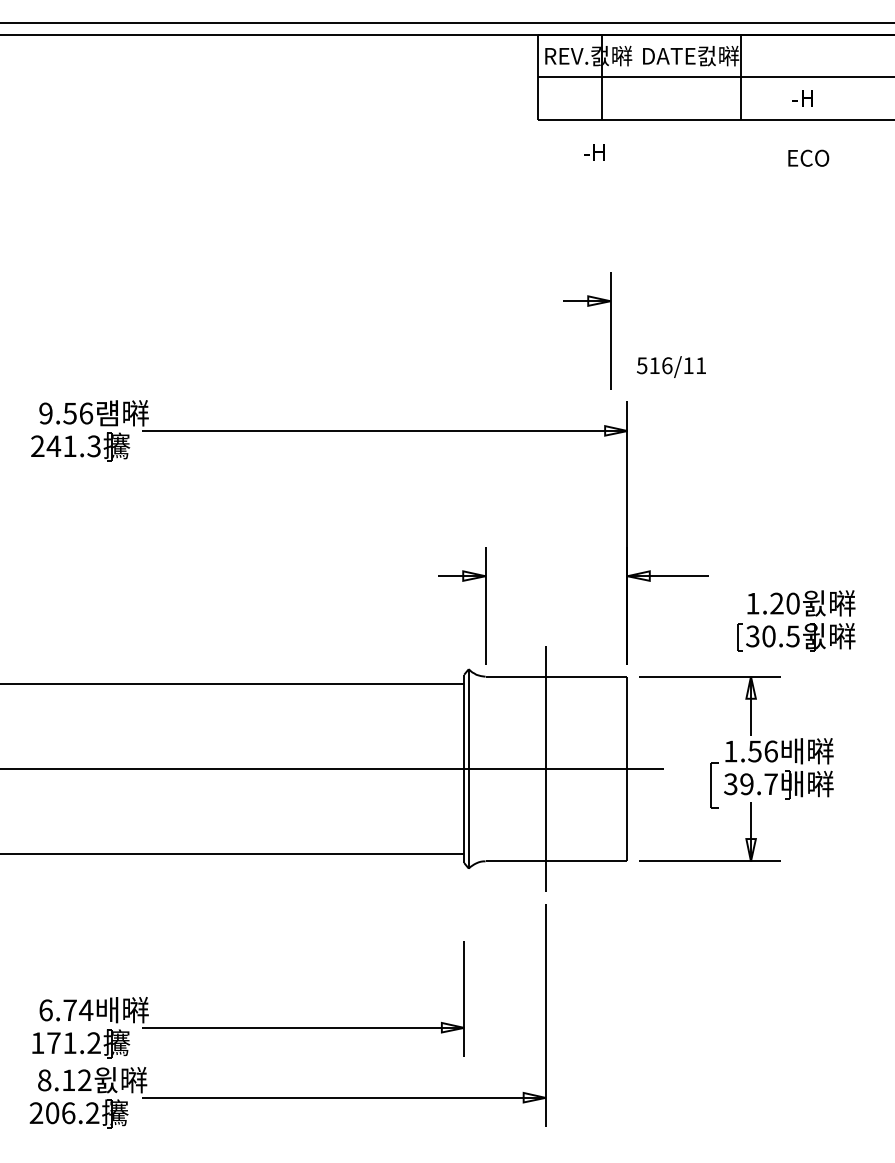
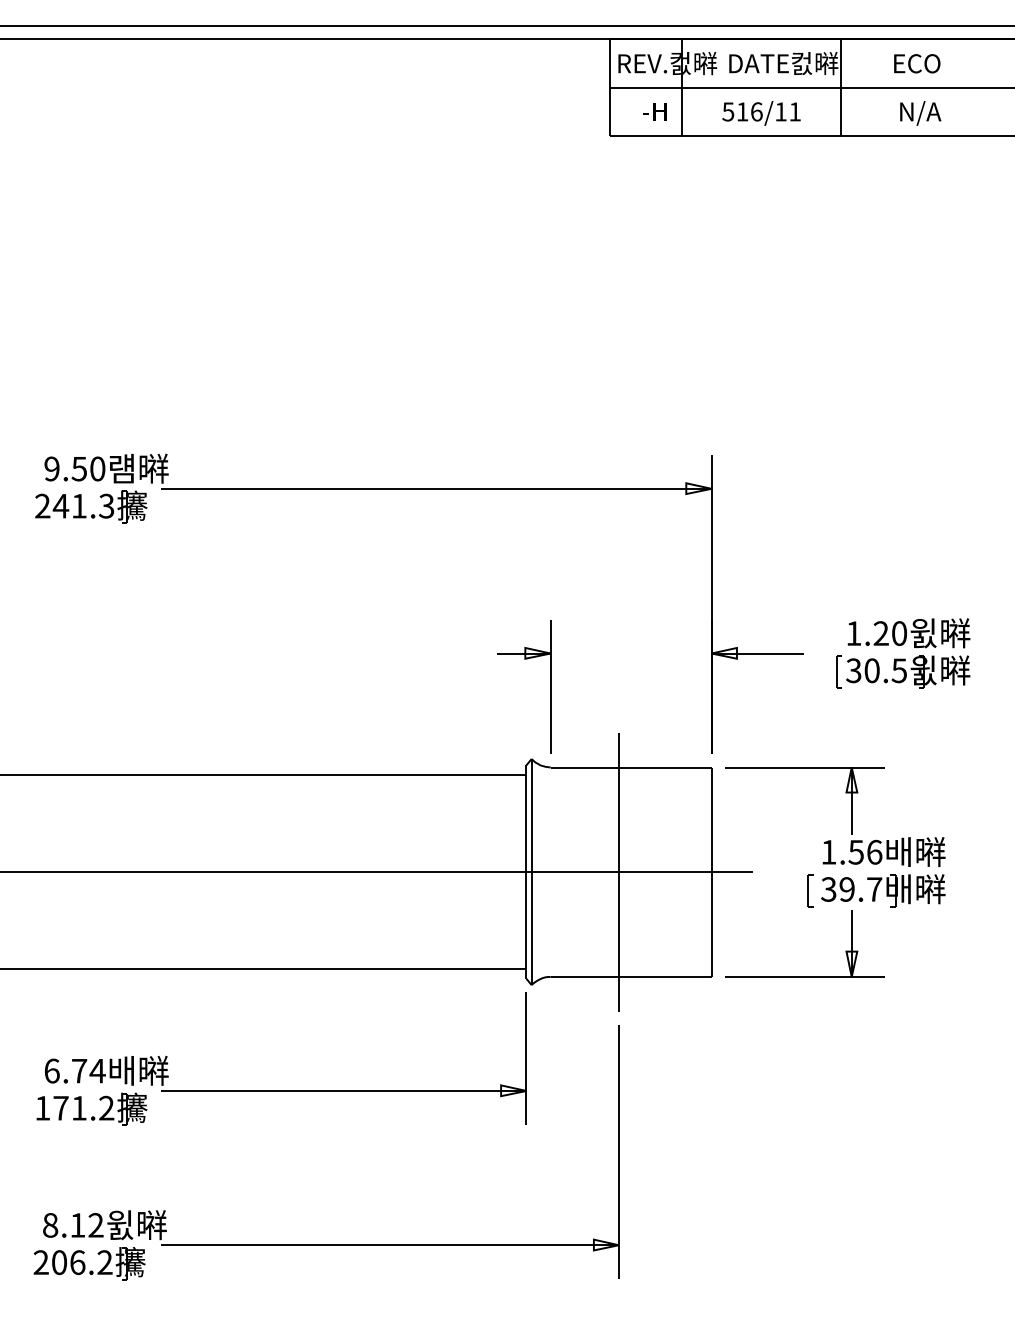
text: (810, 99) -> (919, 112), -H -> N/A
text: (594, 152) -> (654, 111), moved
text: (808, 157) -> (916, 62), moved
part: (610, 330) -> (692, 374), removed
text: (671, 366) -> (761, 112), moved
text: (86, 413) -> (98, 468), 9.56 -> 9.50
part: (796, 620) -> (903, 652), moved
part: (714, 784) -> (810, 889), size x0.62
part: (248, 1027) -> (281, 1090), moved

